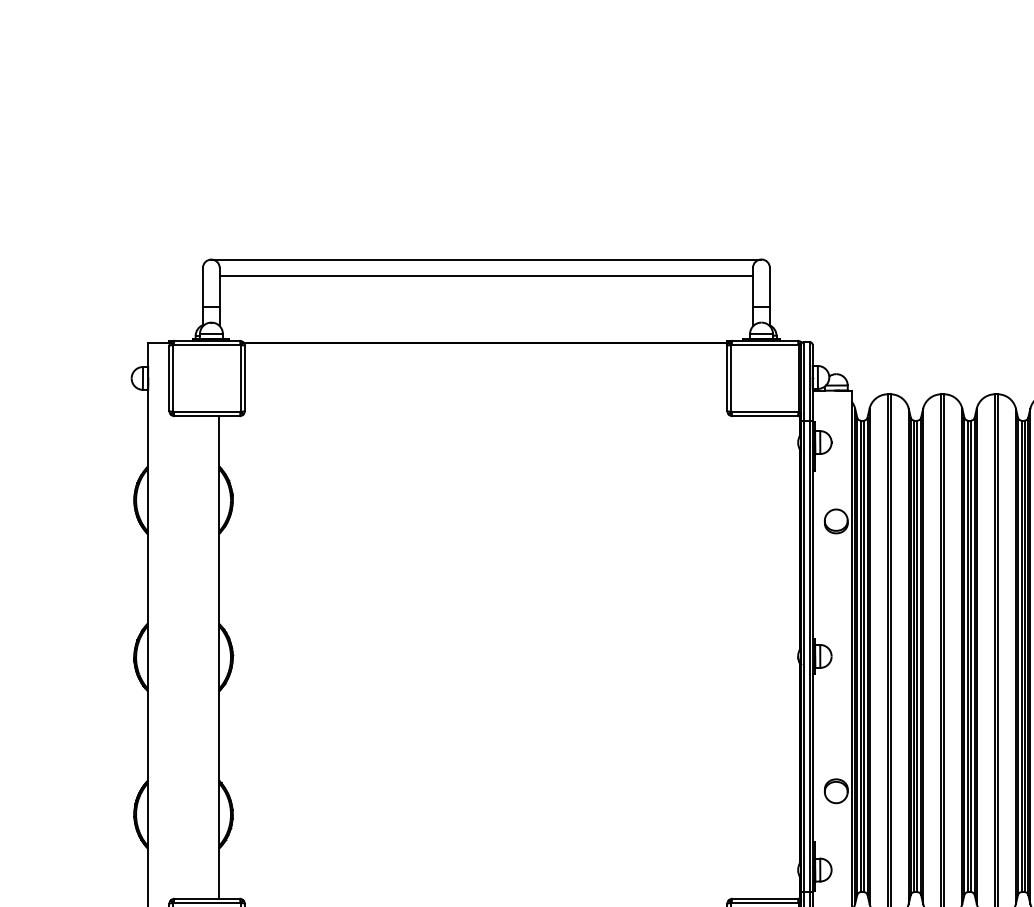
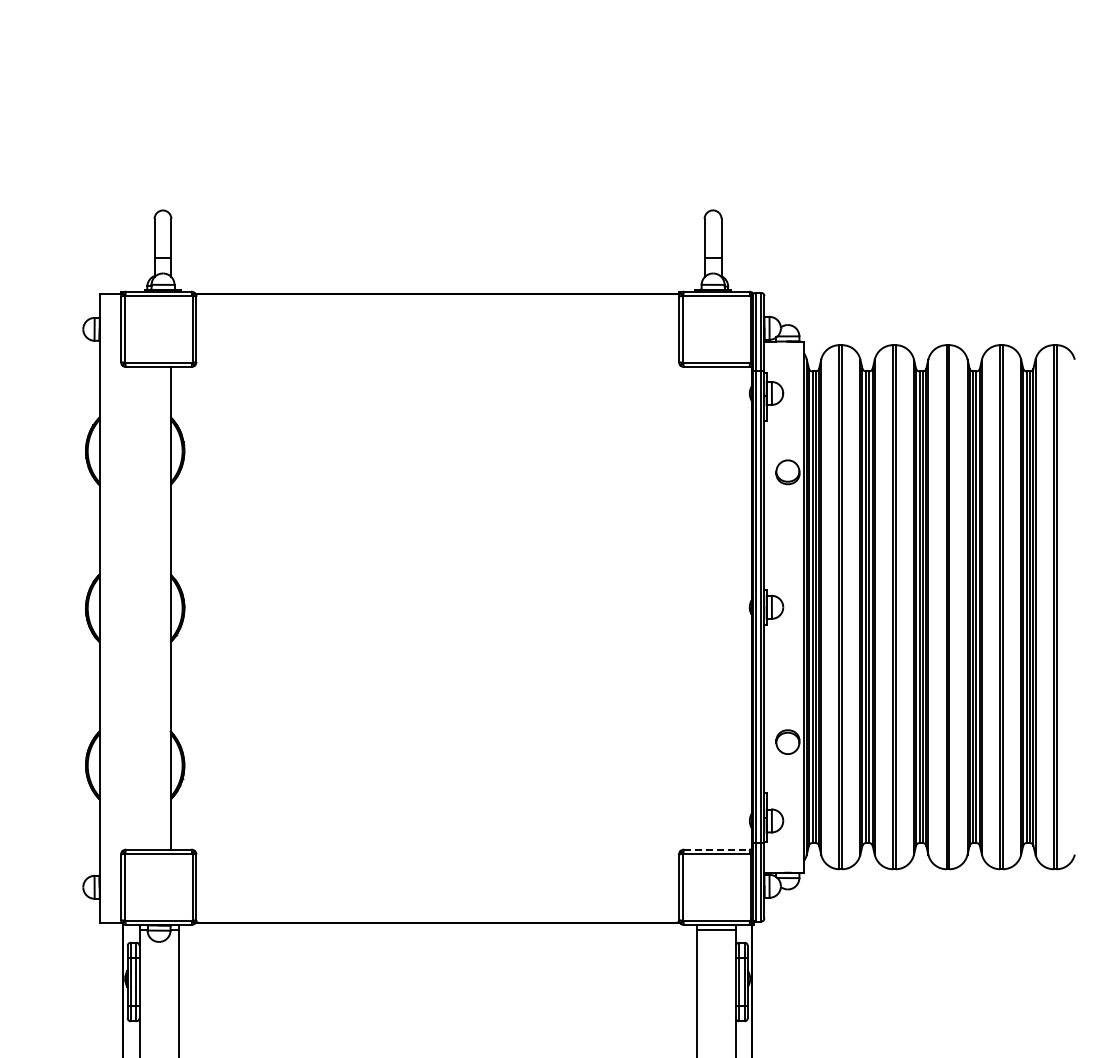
line: (485, 259) -> (437, 210), removed
line: (485, 276) -> (437, 227), removed
line: (764, 898) -> (716, 849), solid -> dashed

